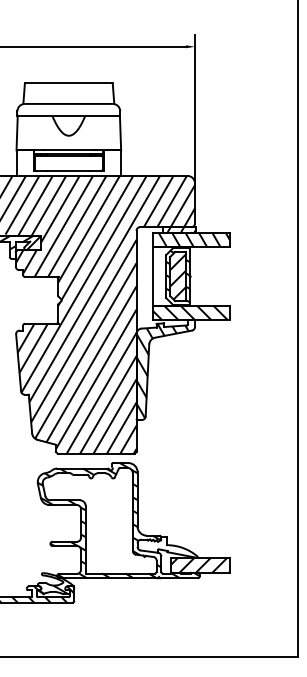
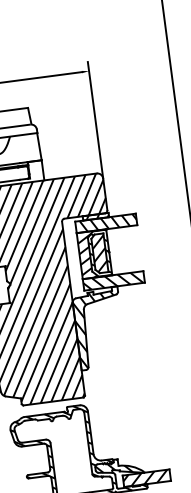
hatch: (164, 276) -> (88, 254), added
hatch: (160, 545) -> (113, 466), added

